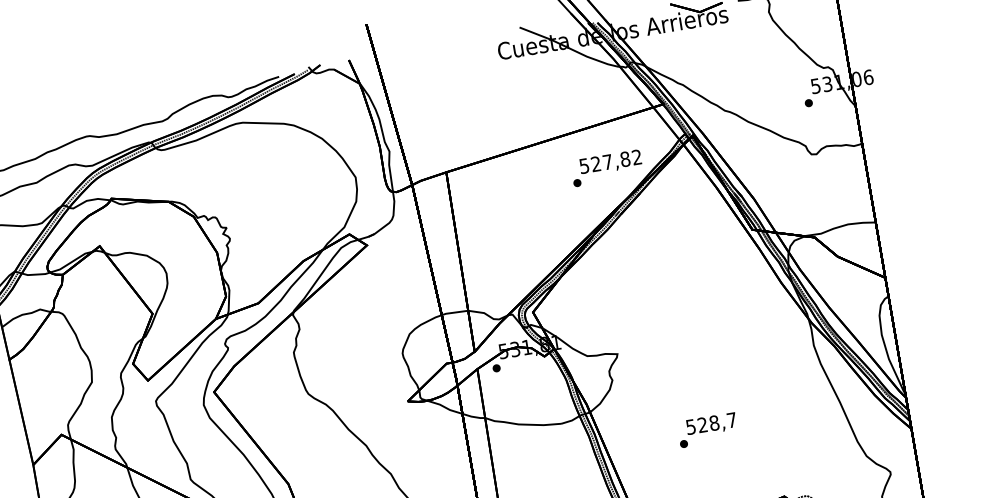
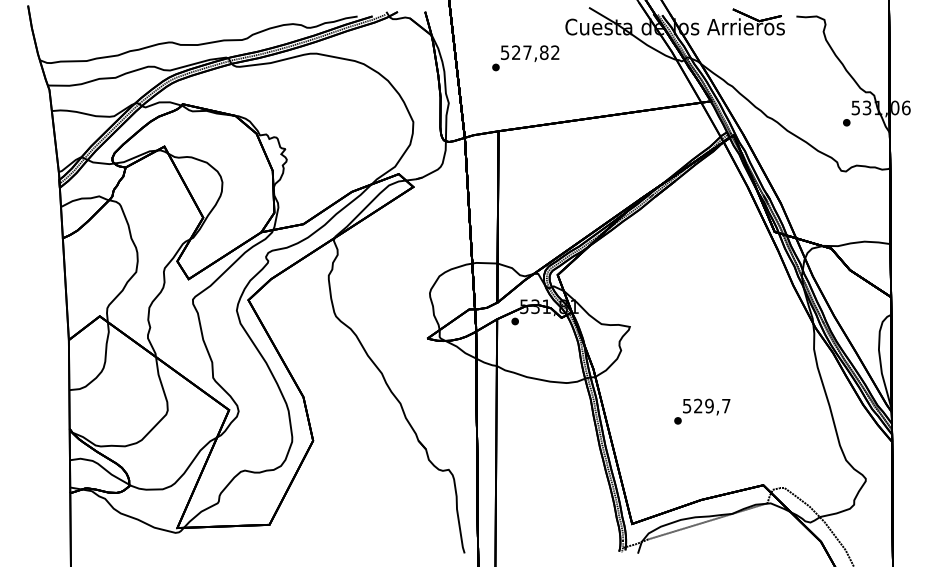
text: (606, 168) -> (525, 58), moved
text: (714, 423) -> (709, 406), 528,7 -> 529,7

